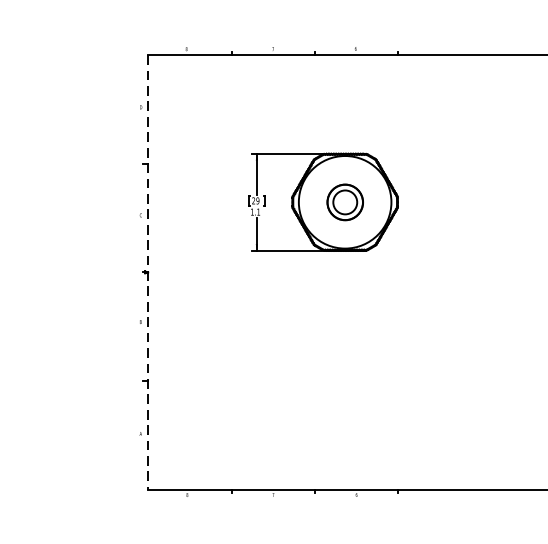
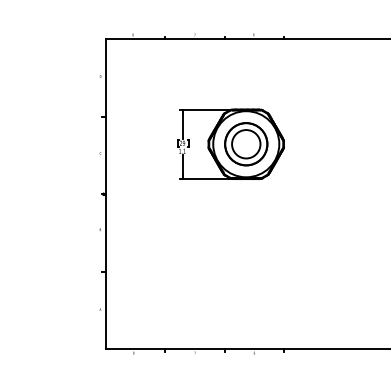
part: (345, 202) -> (246, 144), size x1.67
line: (147, 272) -> (105, 194), dashed -> solid

